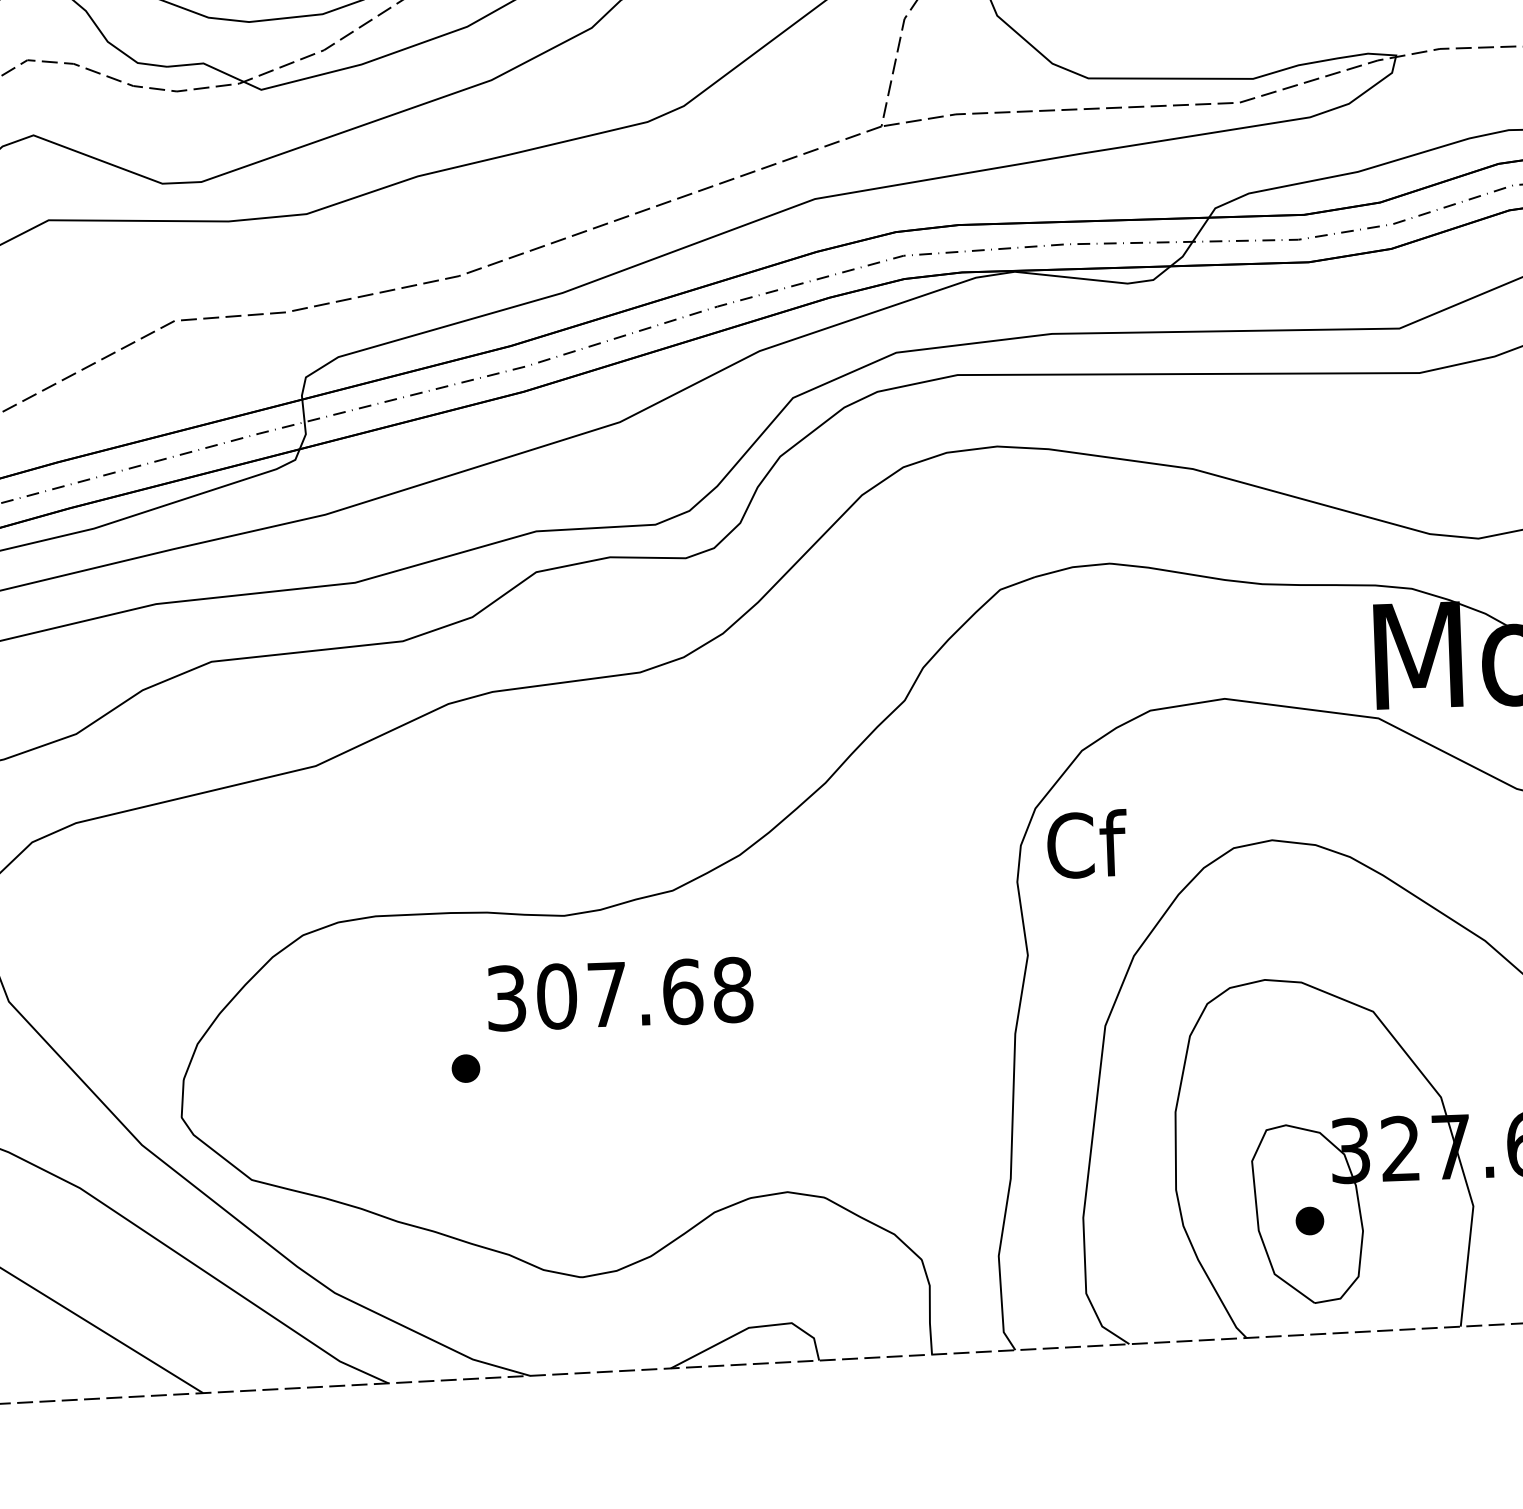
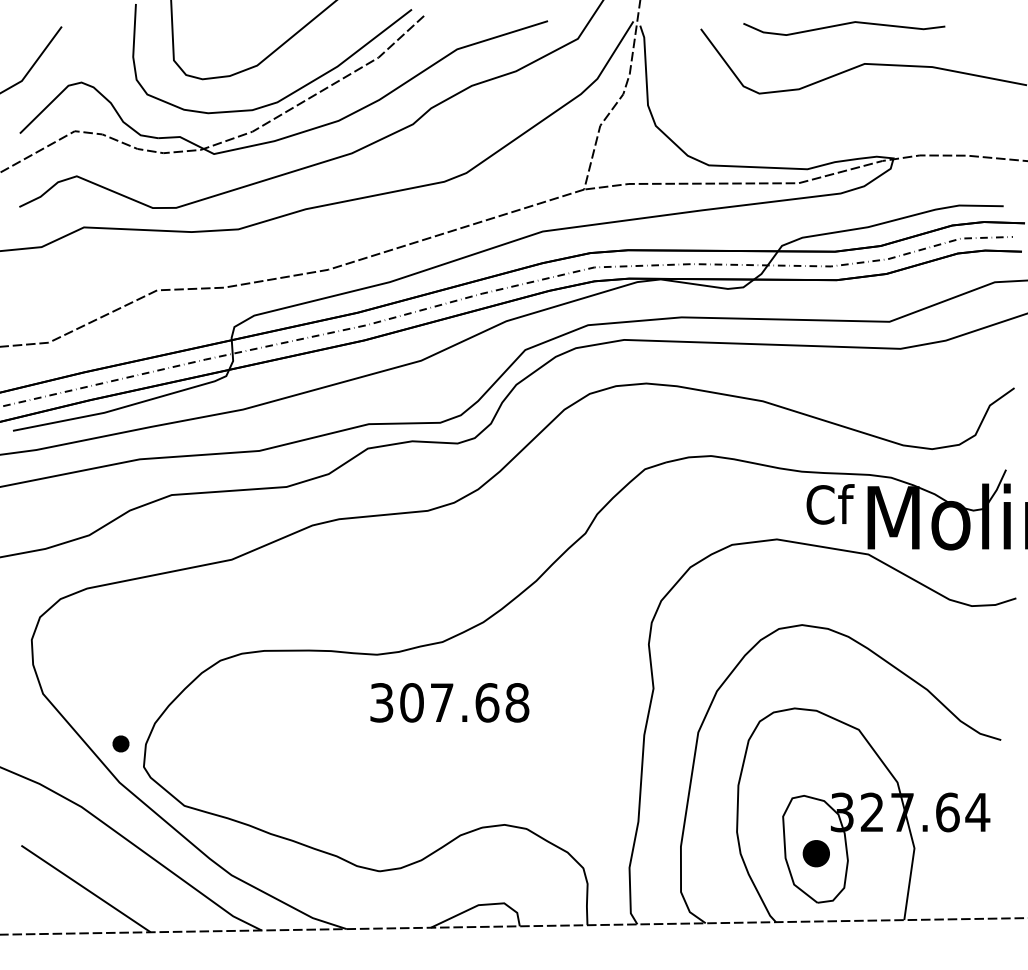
text: (1087, 844) -> (830, 504), moved
text: (619, 993) -> (449, 702), moved
part: (465, 1067) -> (120, 743), moved
part: (1310, 1220) -> (816, 853), size x1.6

